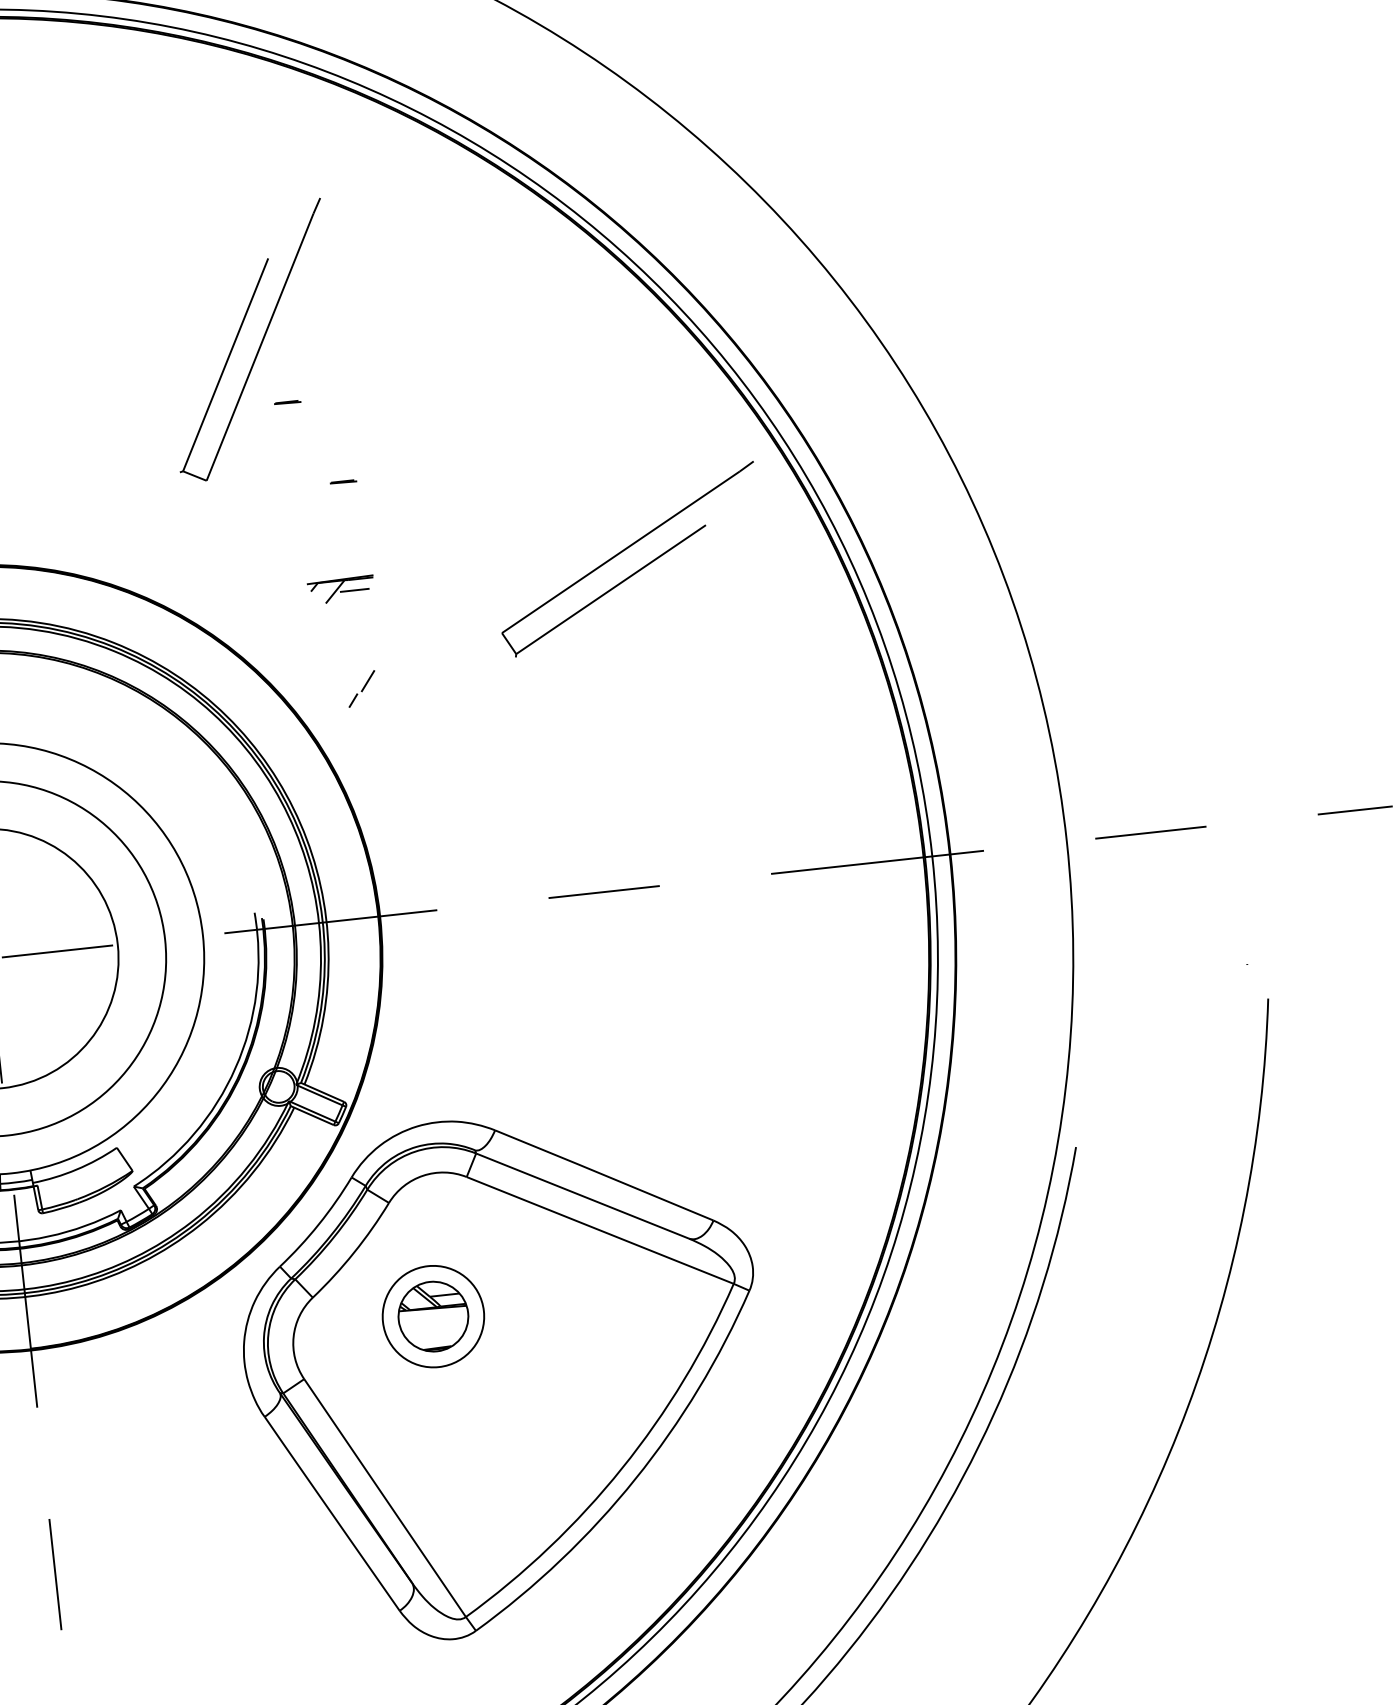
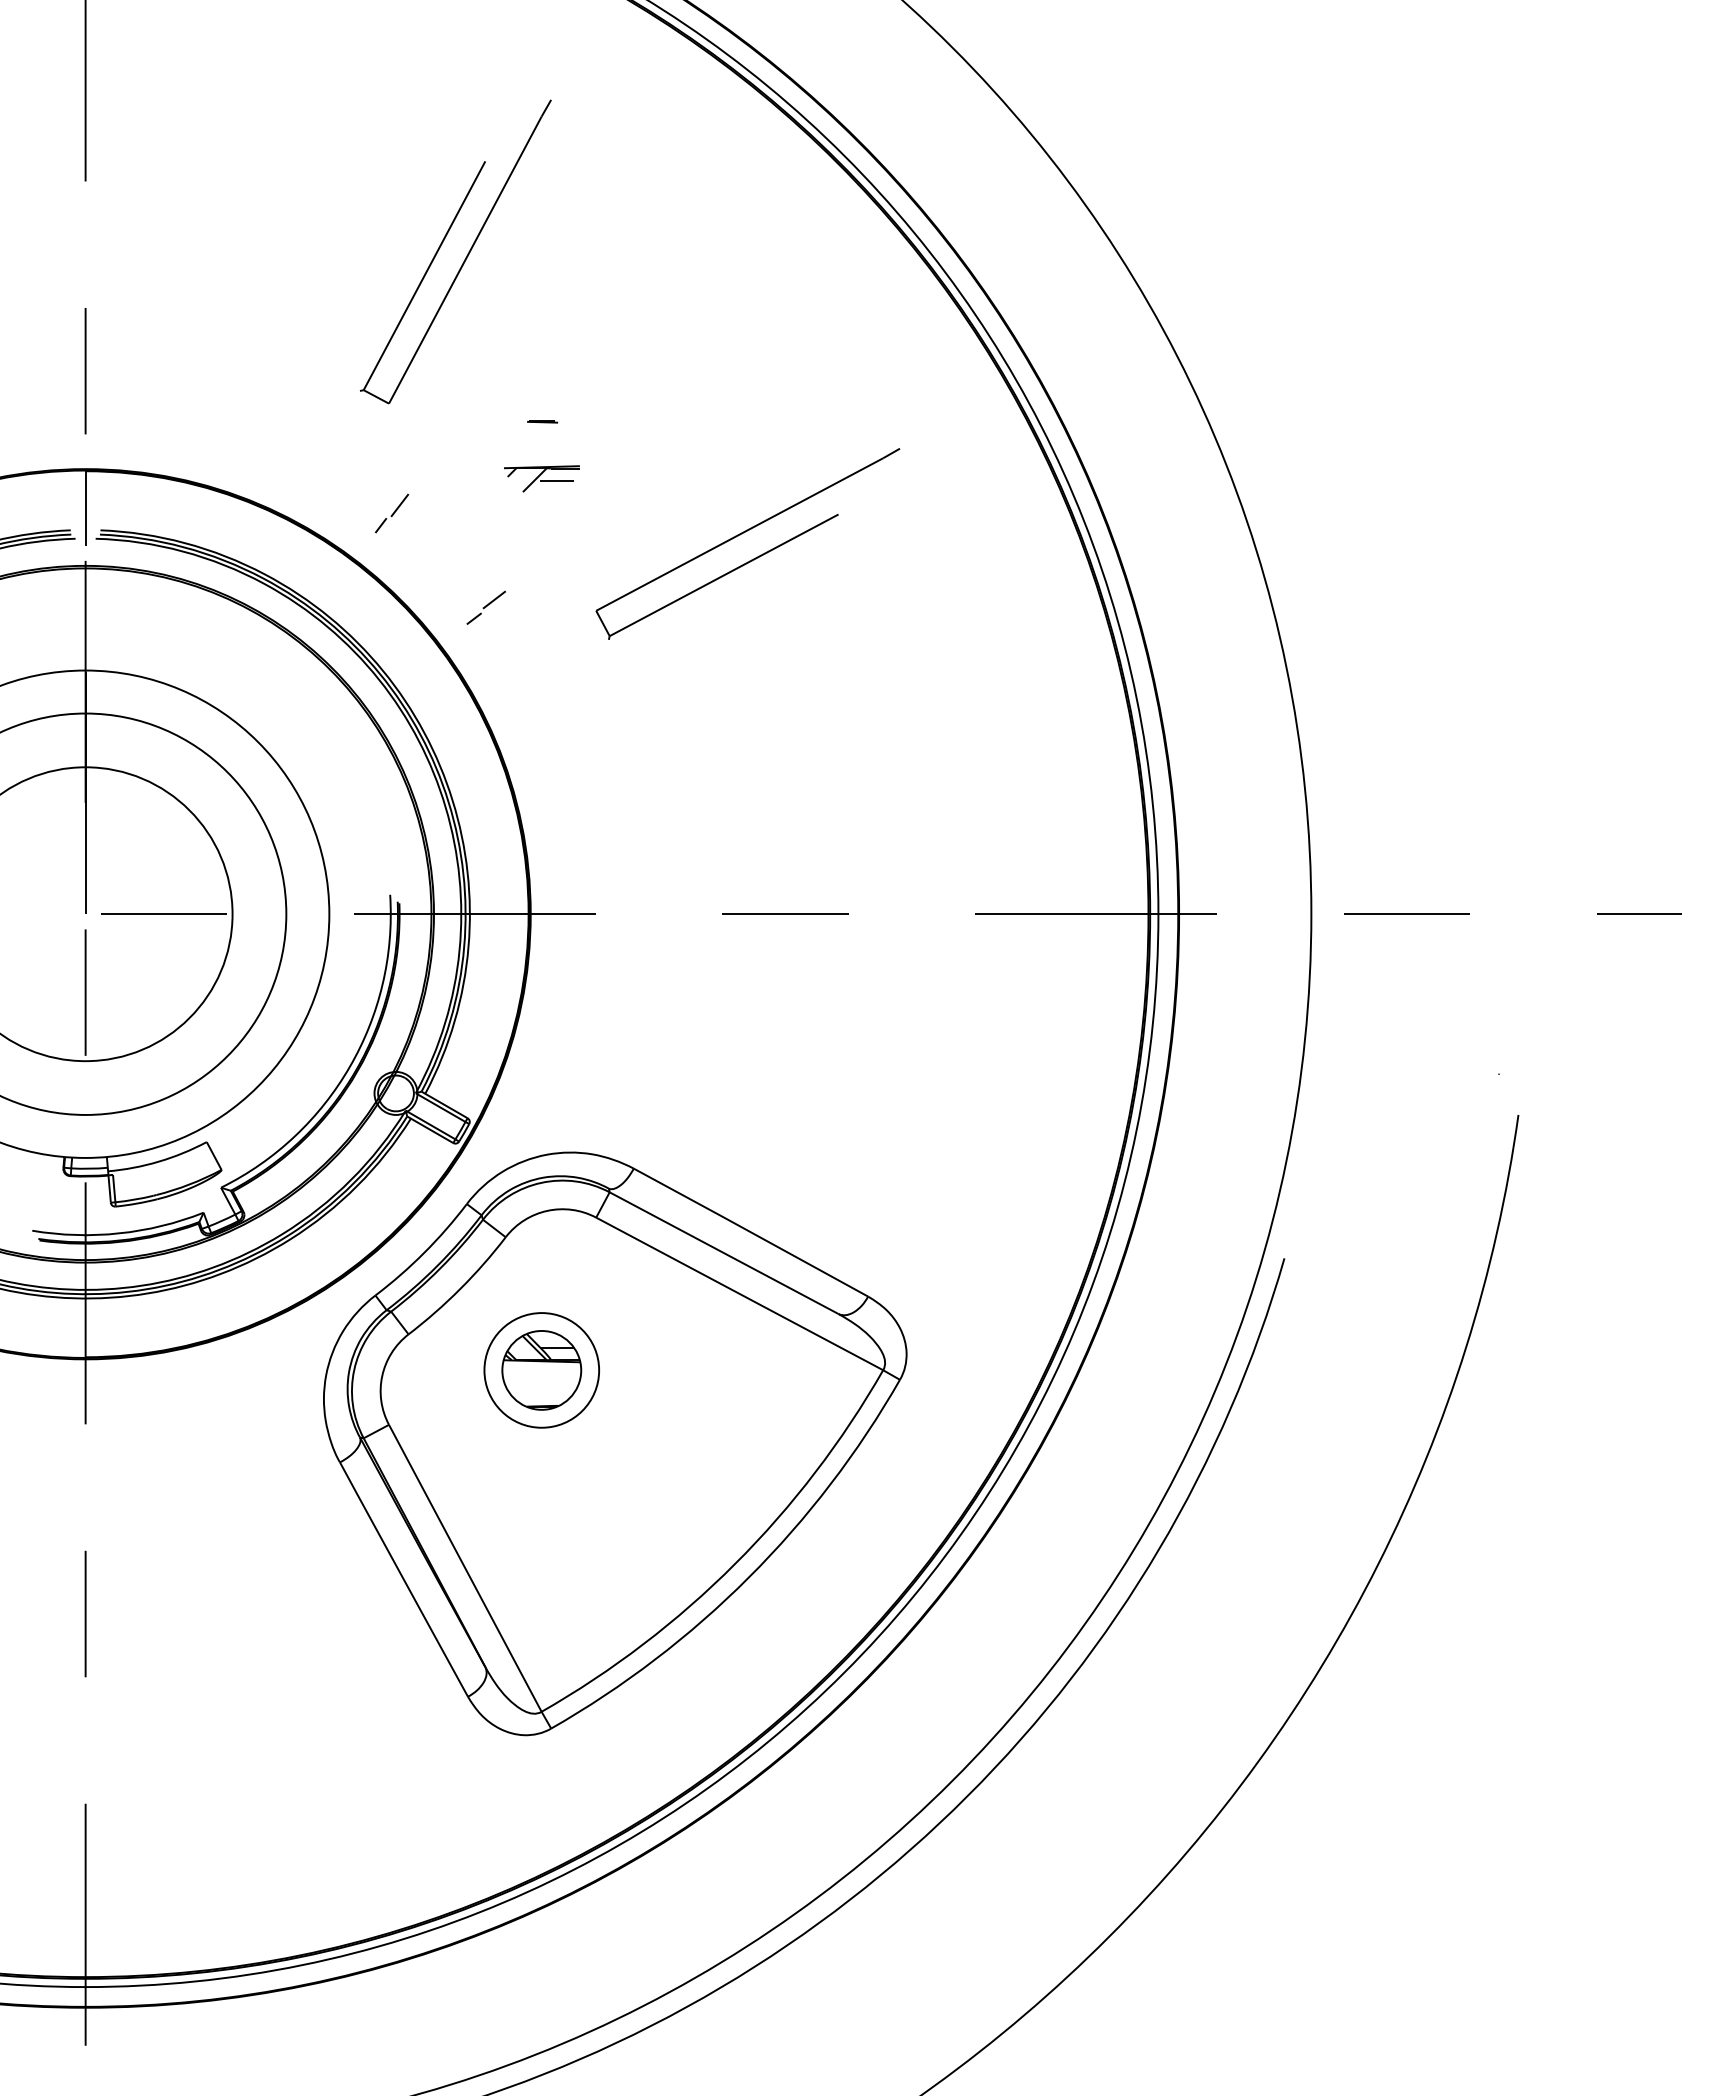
line: (287, 402) -> (489, 325), removed
part: (623, 551) -> (742, 534), moved
part: (340, 589) -> (541, 478), moved
part: (311, 650) -> (485, 607), added
part: (362, 688) -> (392, 513), moved

